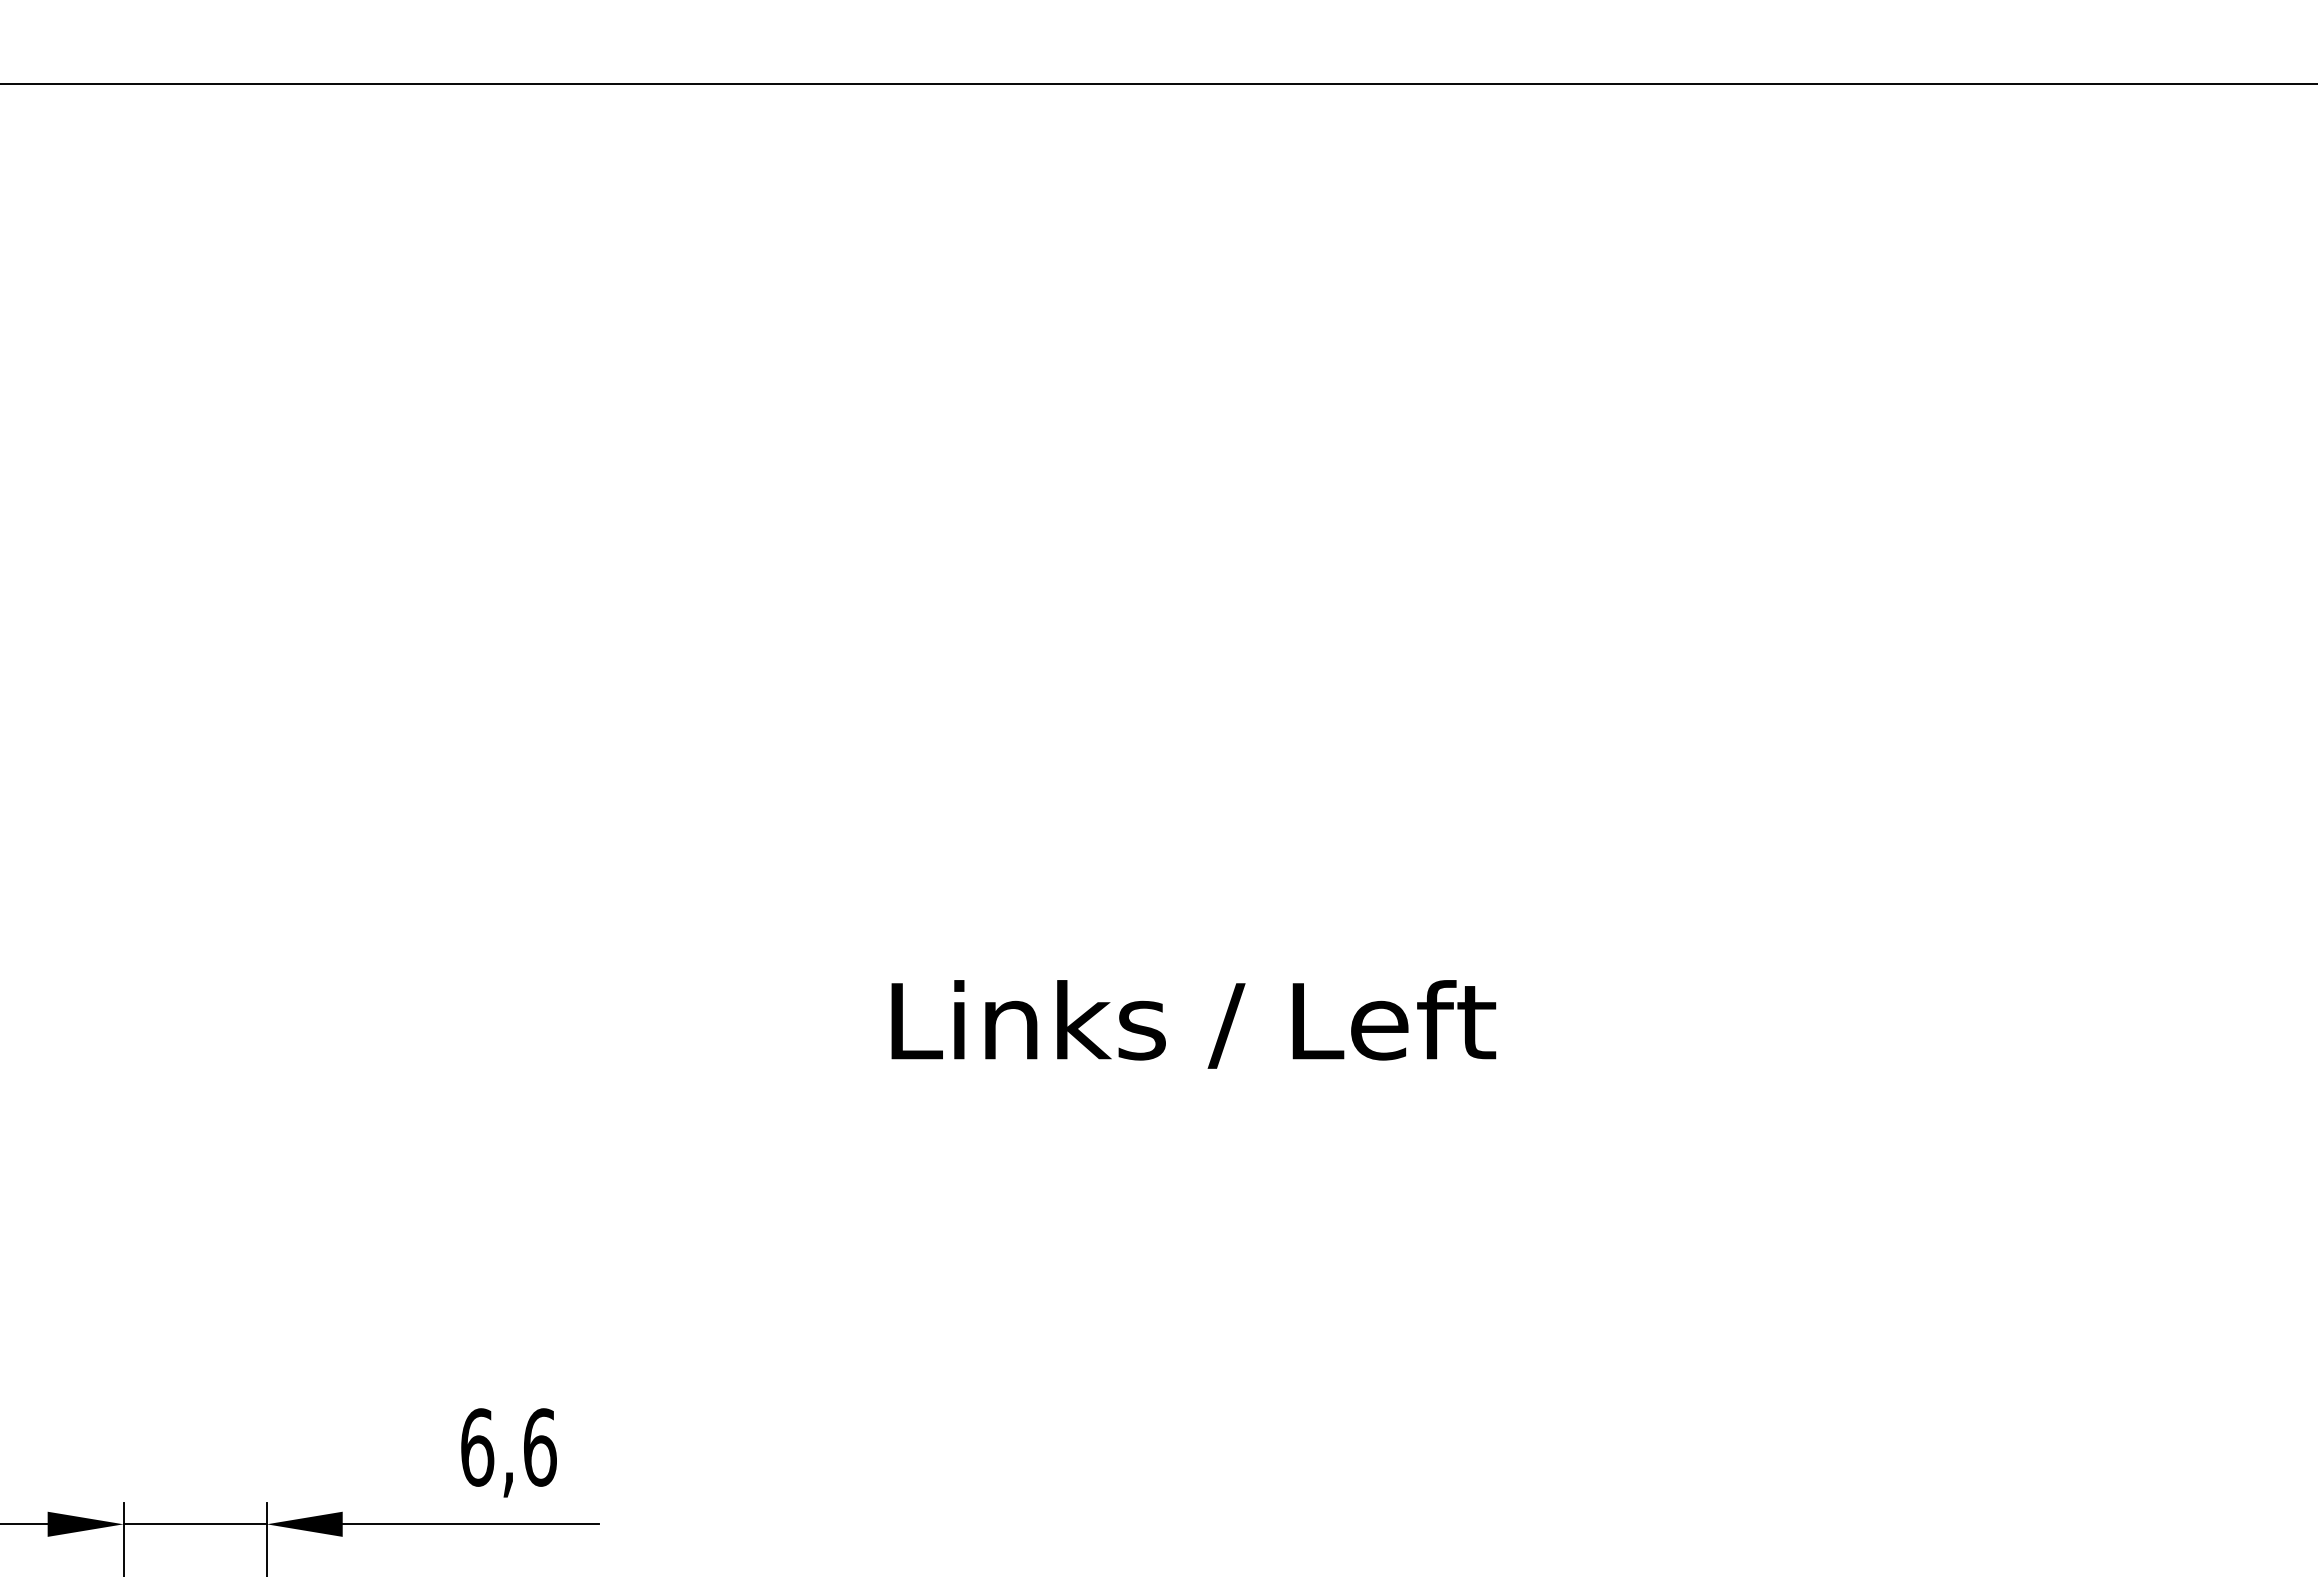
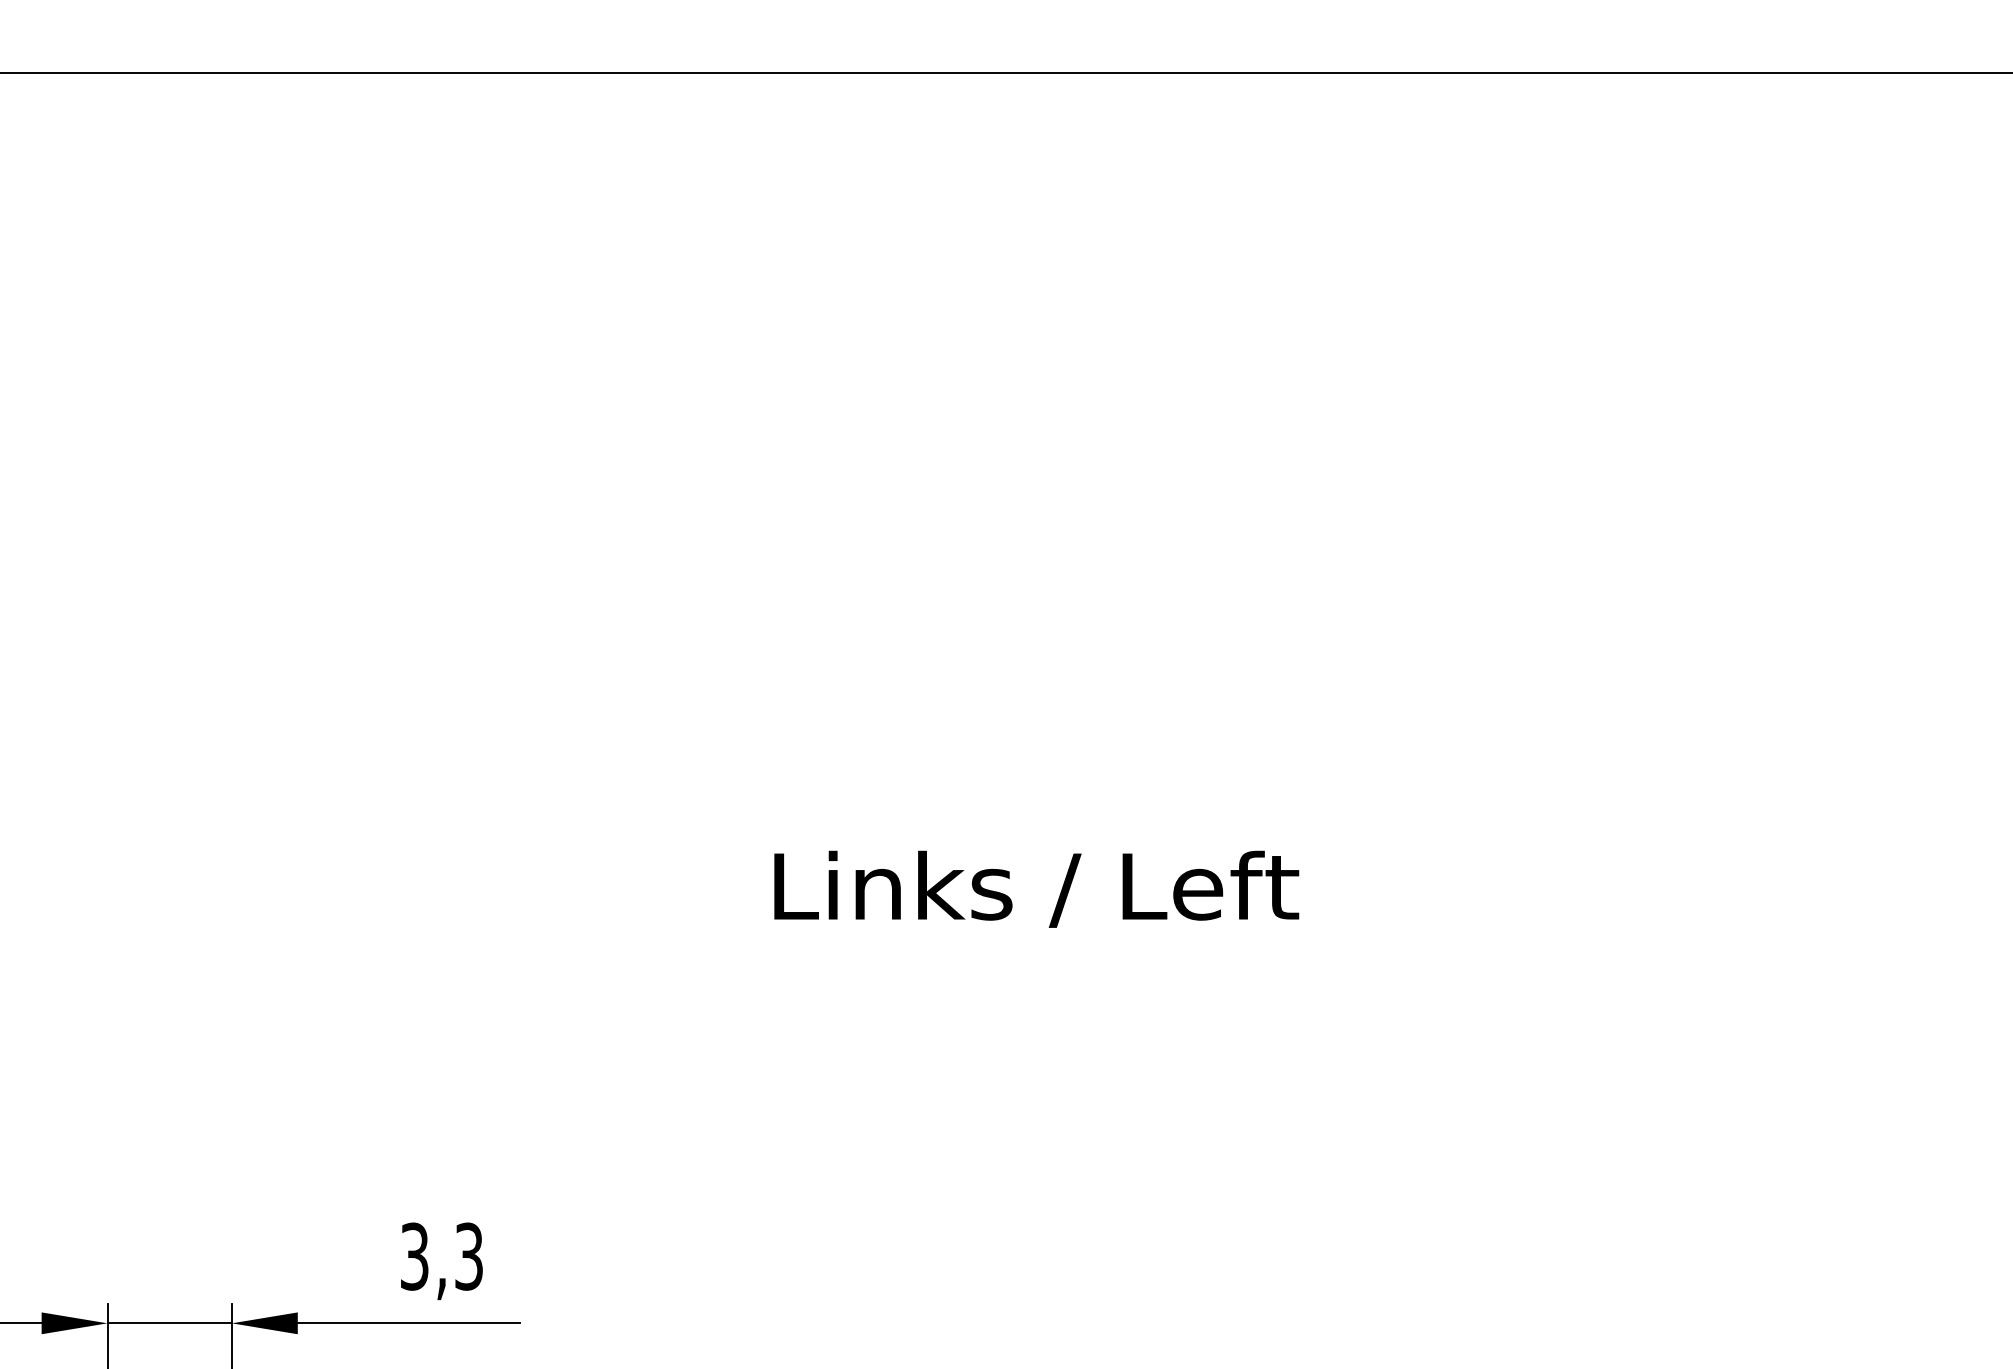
text: (508, 1447) -> (441, 1256), 6,6 -> 3,3

